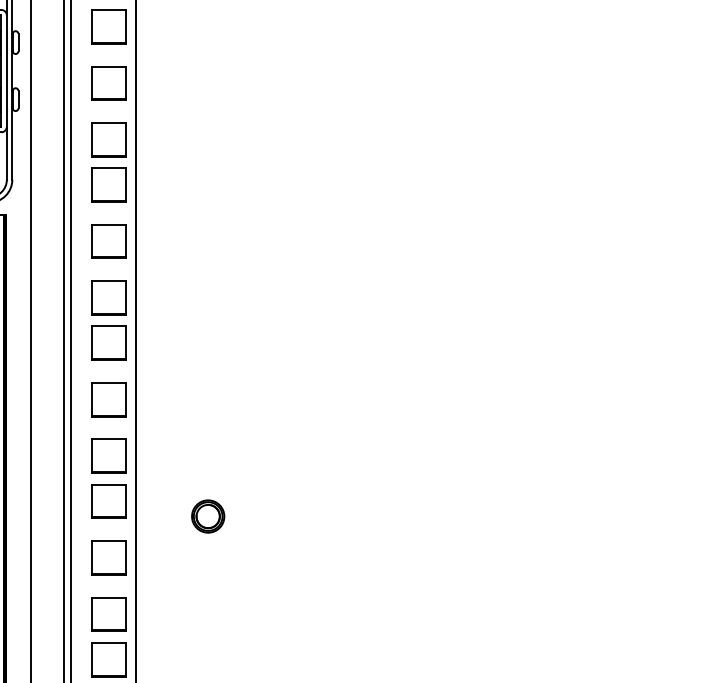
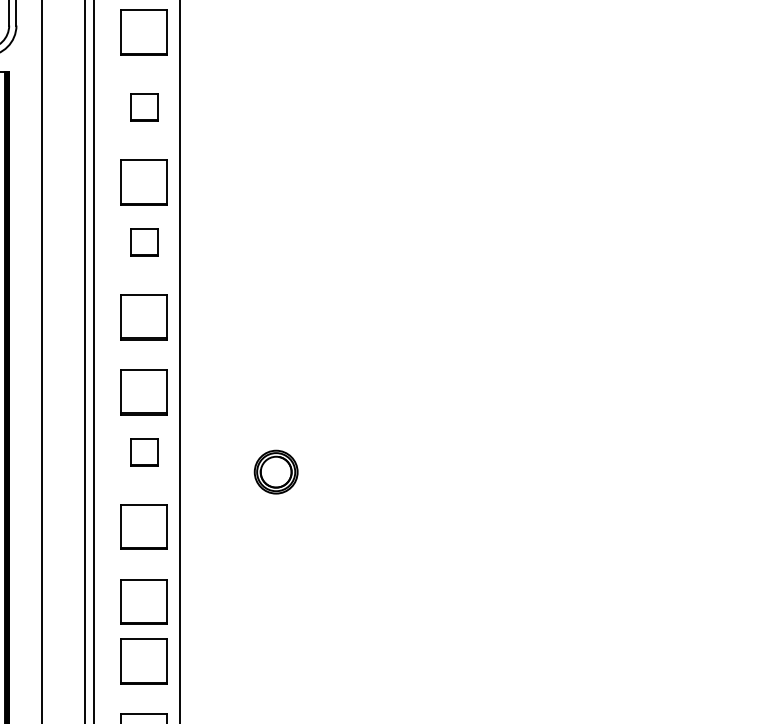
part: (108, 241) -> (143, 107), size x0.6
part: (108, 342) -> (143, 241), size x0.6
part: (108, 501) -> (143, 452), size x0.6

